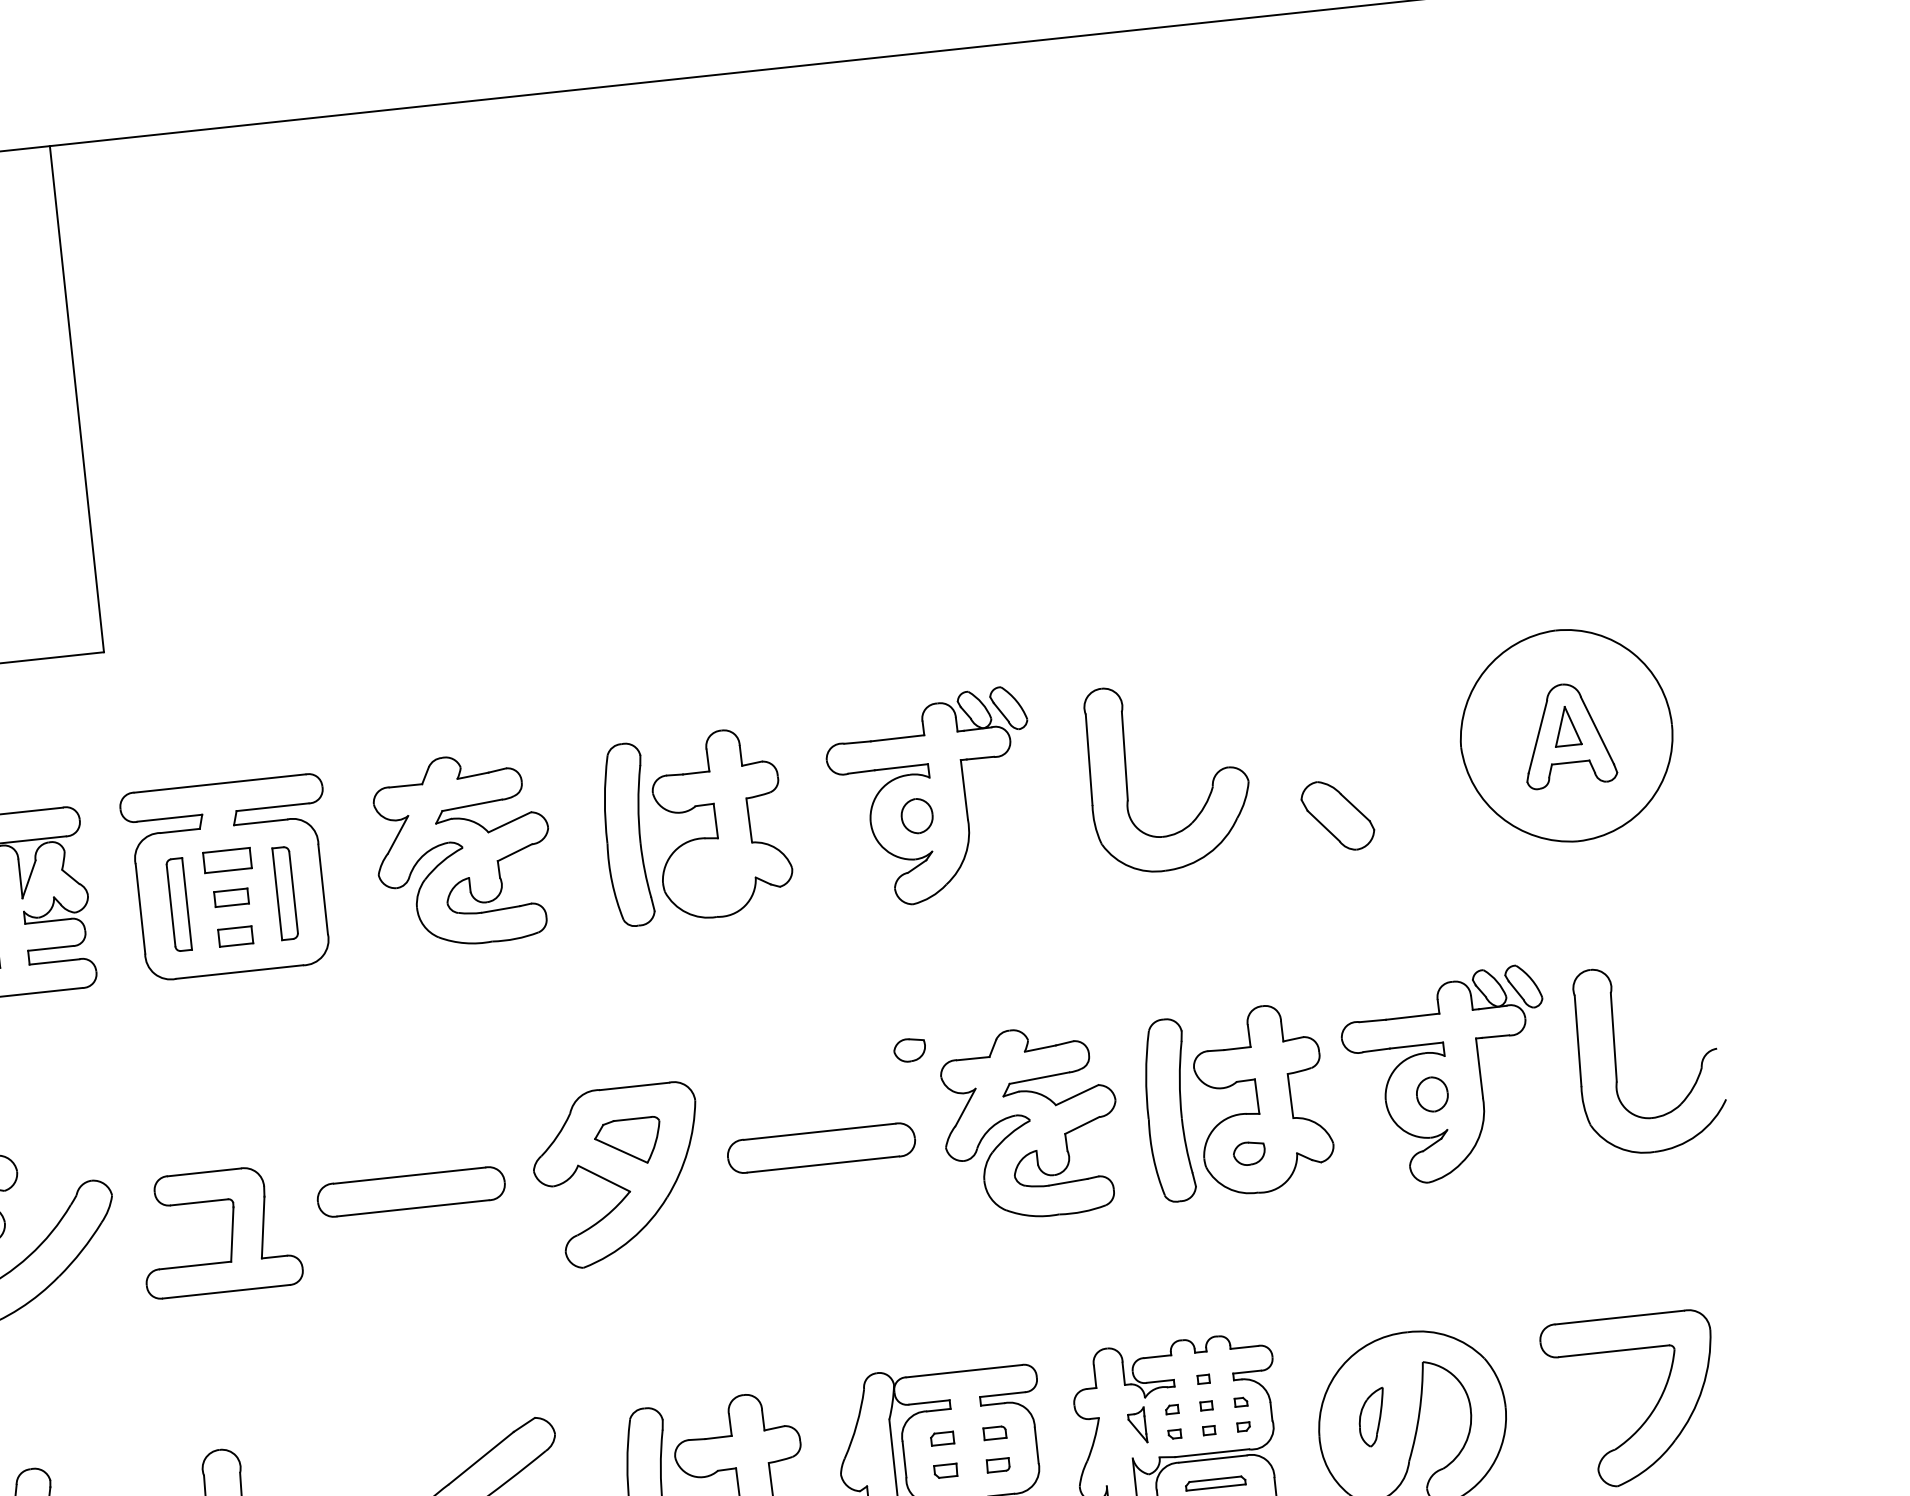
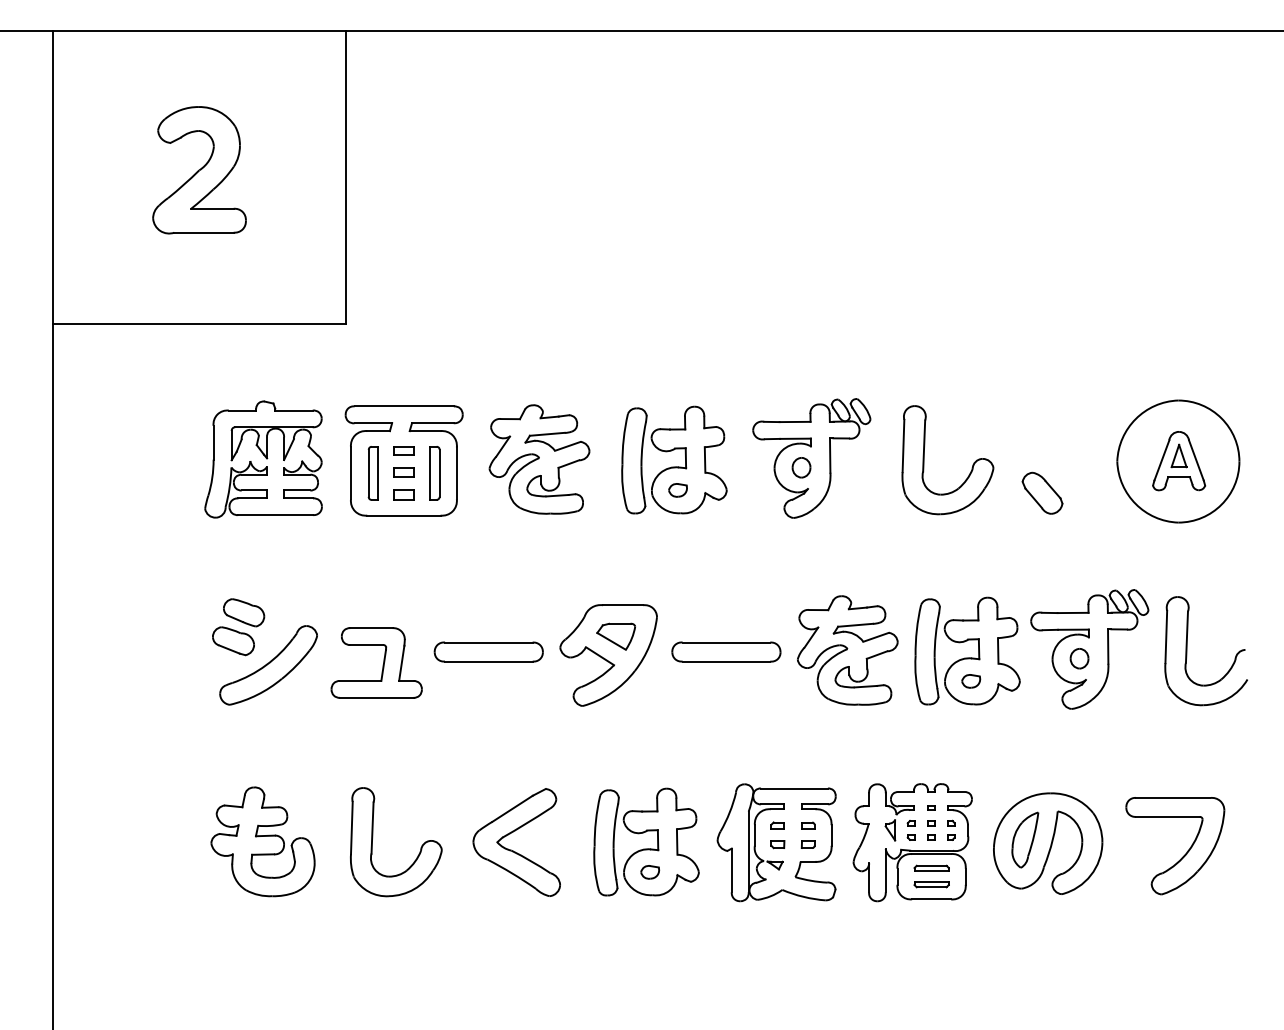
part: (226, 859) -> (403, 450), size x0.71
part: (908, 1050) -> (677, 490), moved
part: (1372, 1416) -> (1025, 839), size x1.67

